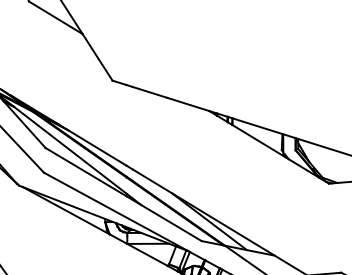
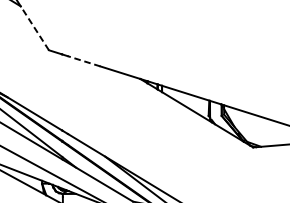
line: (97, 57) -> (34, 28), solid -> dashed
line: (149, 92) -> (83, 61), solid -> dashed

